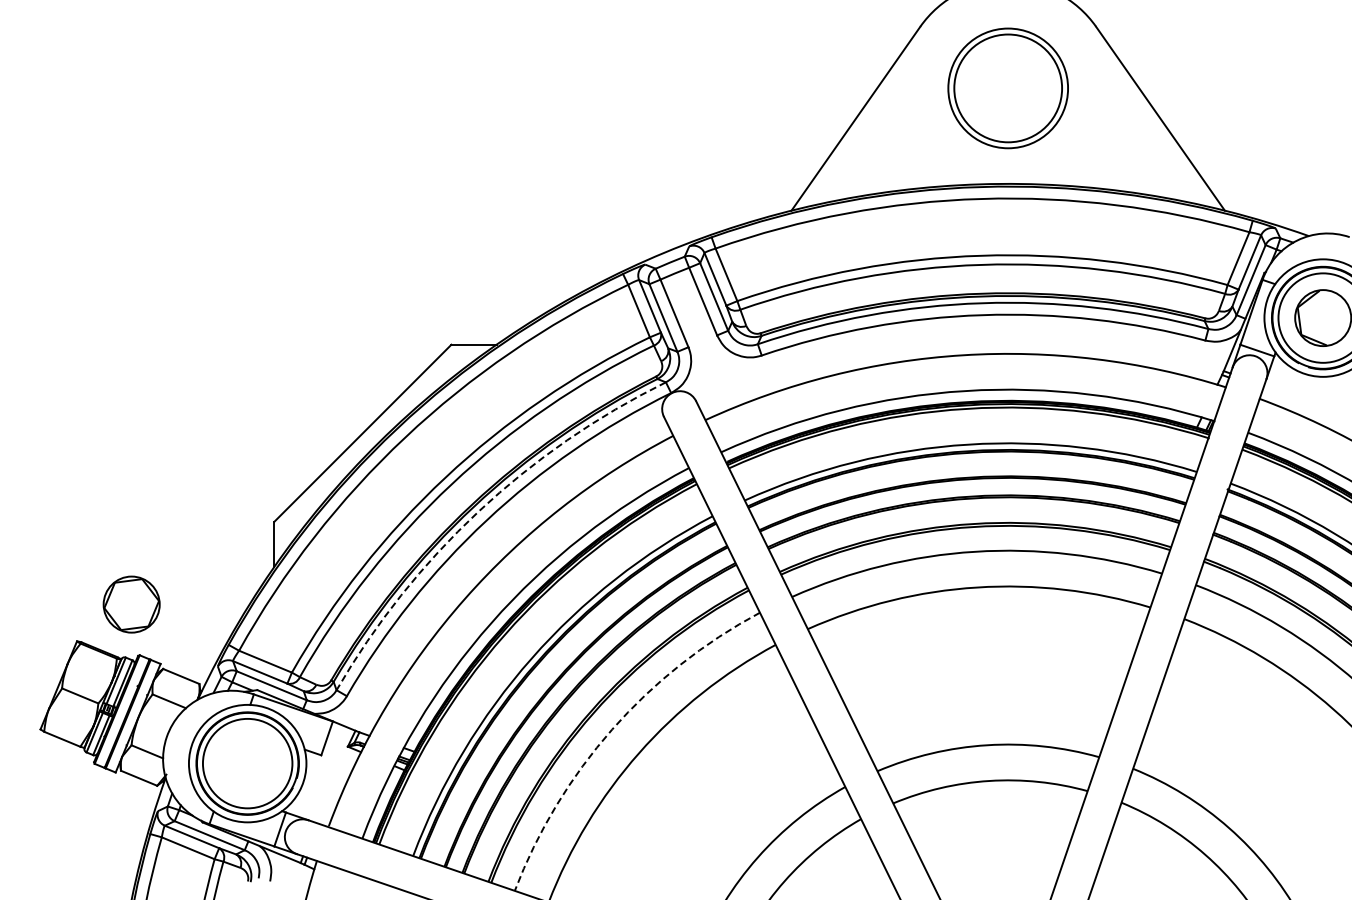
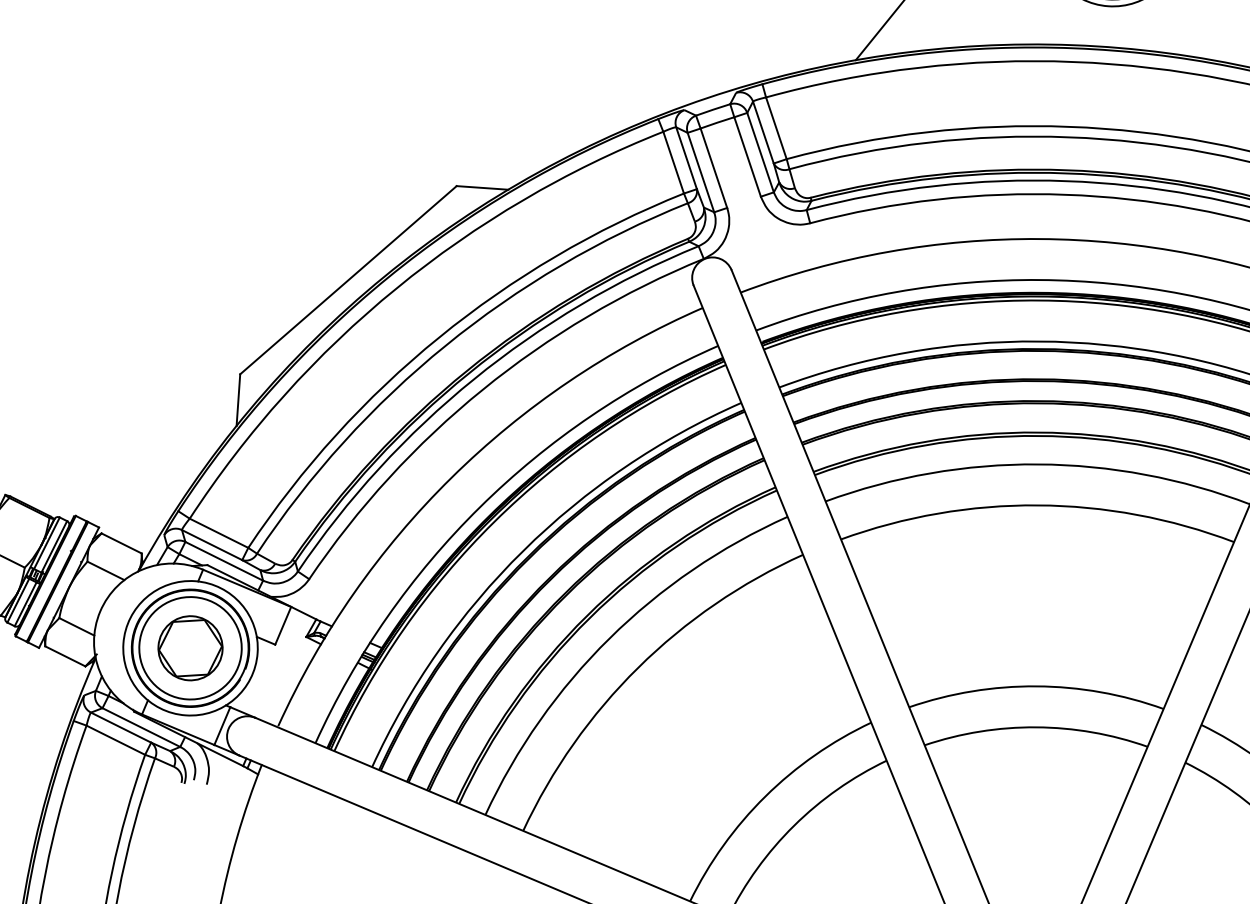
arc: (478, 511) -> (474, 378), dashed -> solid
part: (131, 604) -> (190, 648), moved
arc: (612, 729) -> (609, 638), dashed -> solid

